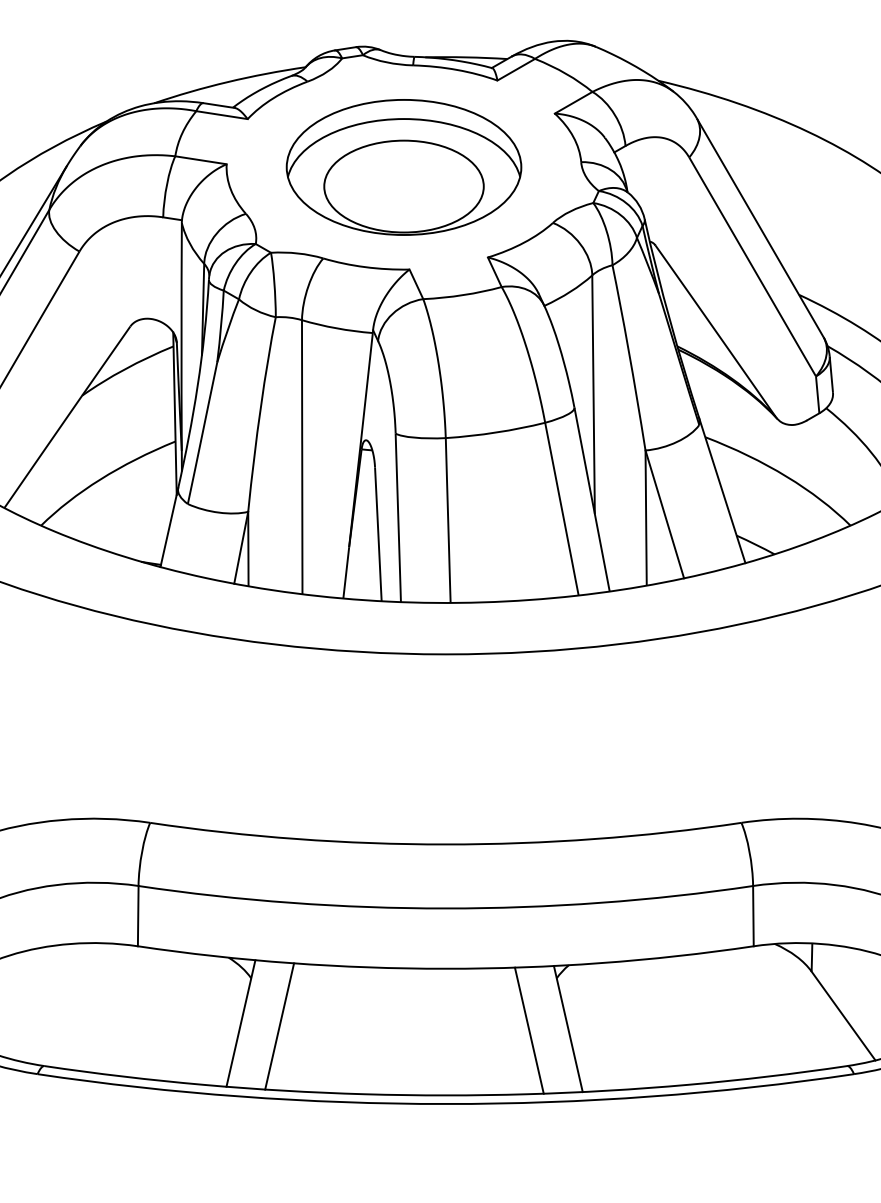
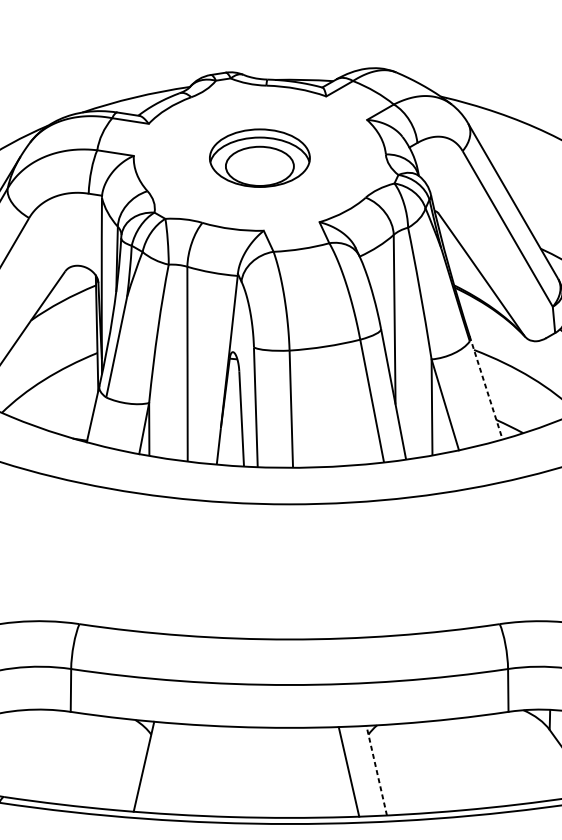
part: (403, 167) -> (259, 158), size x0.6
line: (722, 491) -> (486, 388), solid -> dashed
line: (279, 1026) -> (171, 768), removed
line: (568, 1029) -> (376, 771), solid -> dashed

